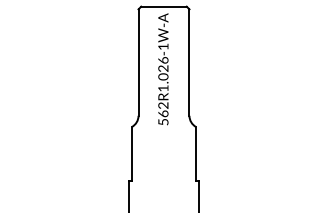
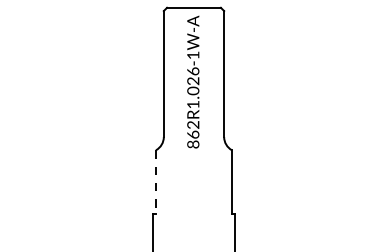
text: (163, 121) -> (193, 143), 562R1.026-1W-A -> 862R1.026-1W-A
line: (131, 153) -> (155, 181), solid -> dashed

